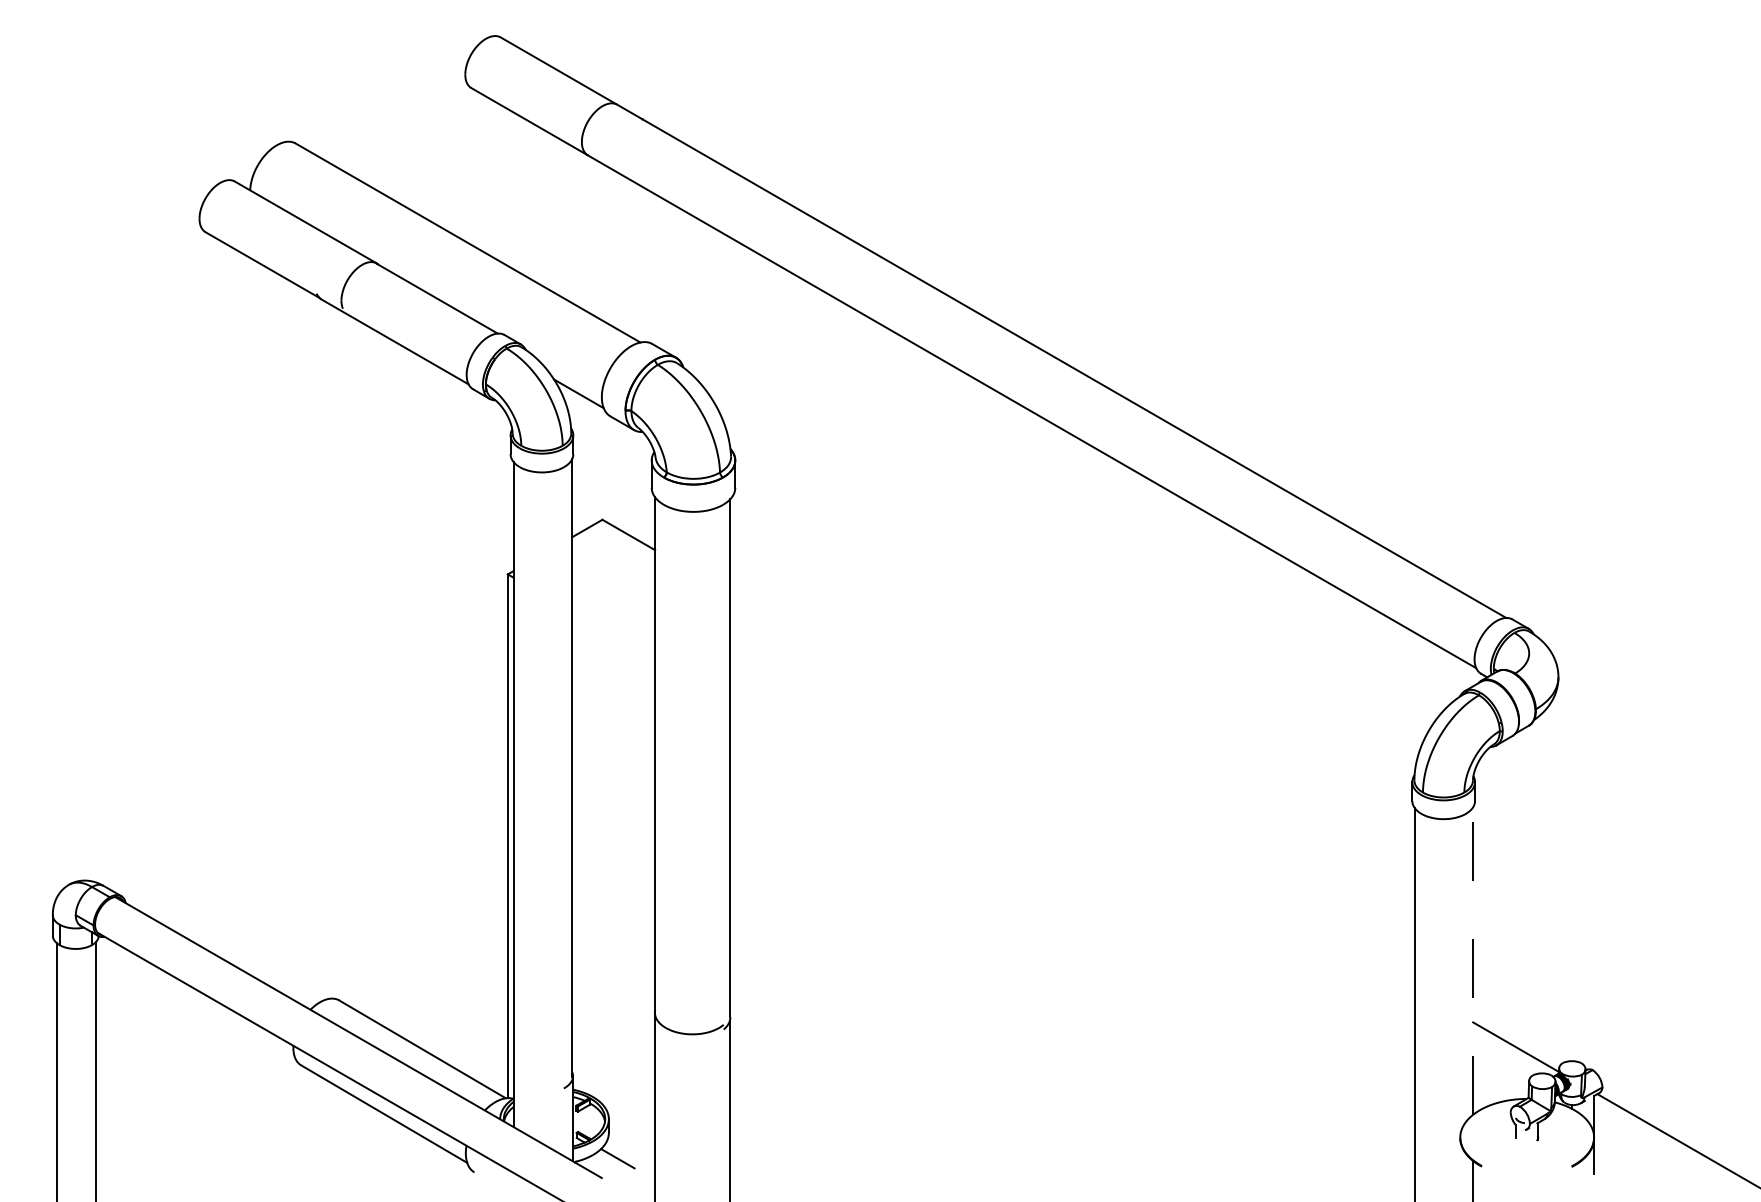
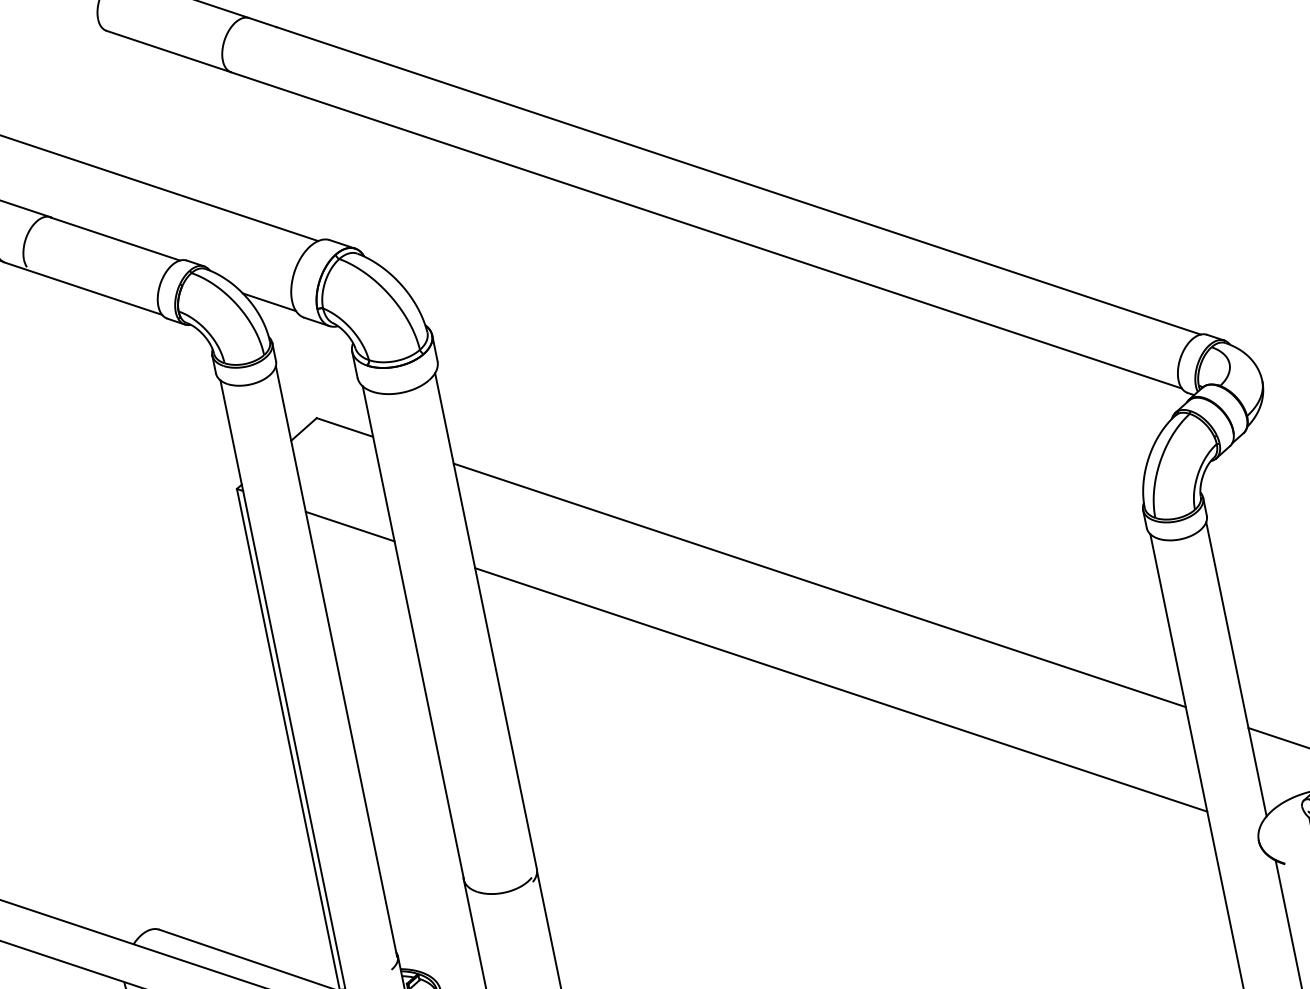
line: (613, 635) -> (350, 526), added
line: (1072, 790) -> (819, 584), added
line: (1072, 899) -> (841, 689), added
line: (1473, 961) -> (1236, 669), dashed -> solid

